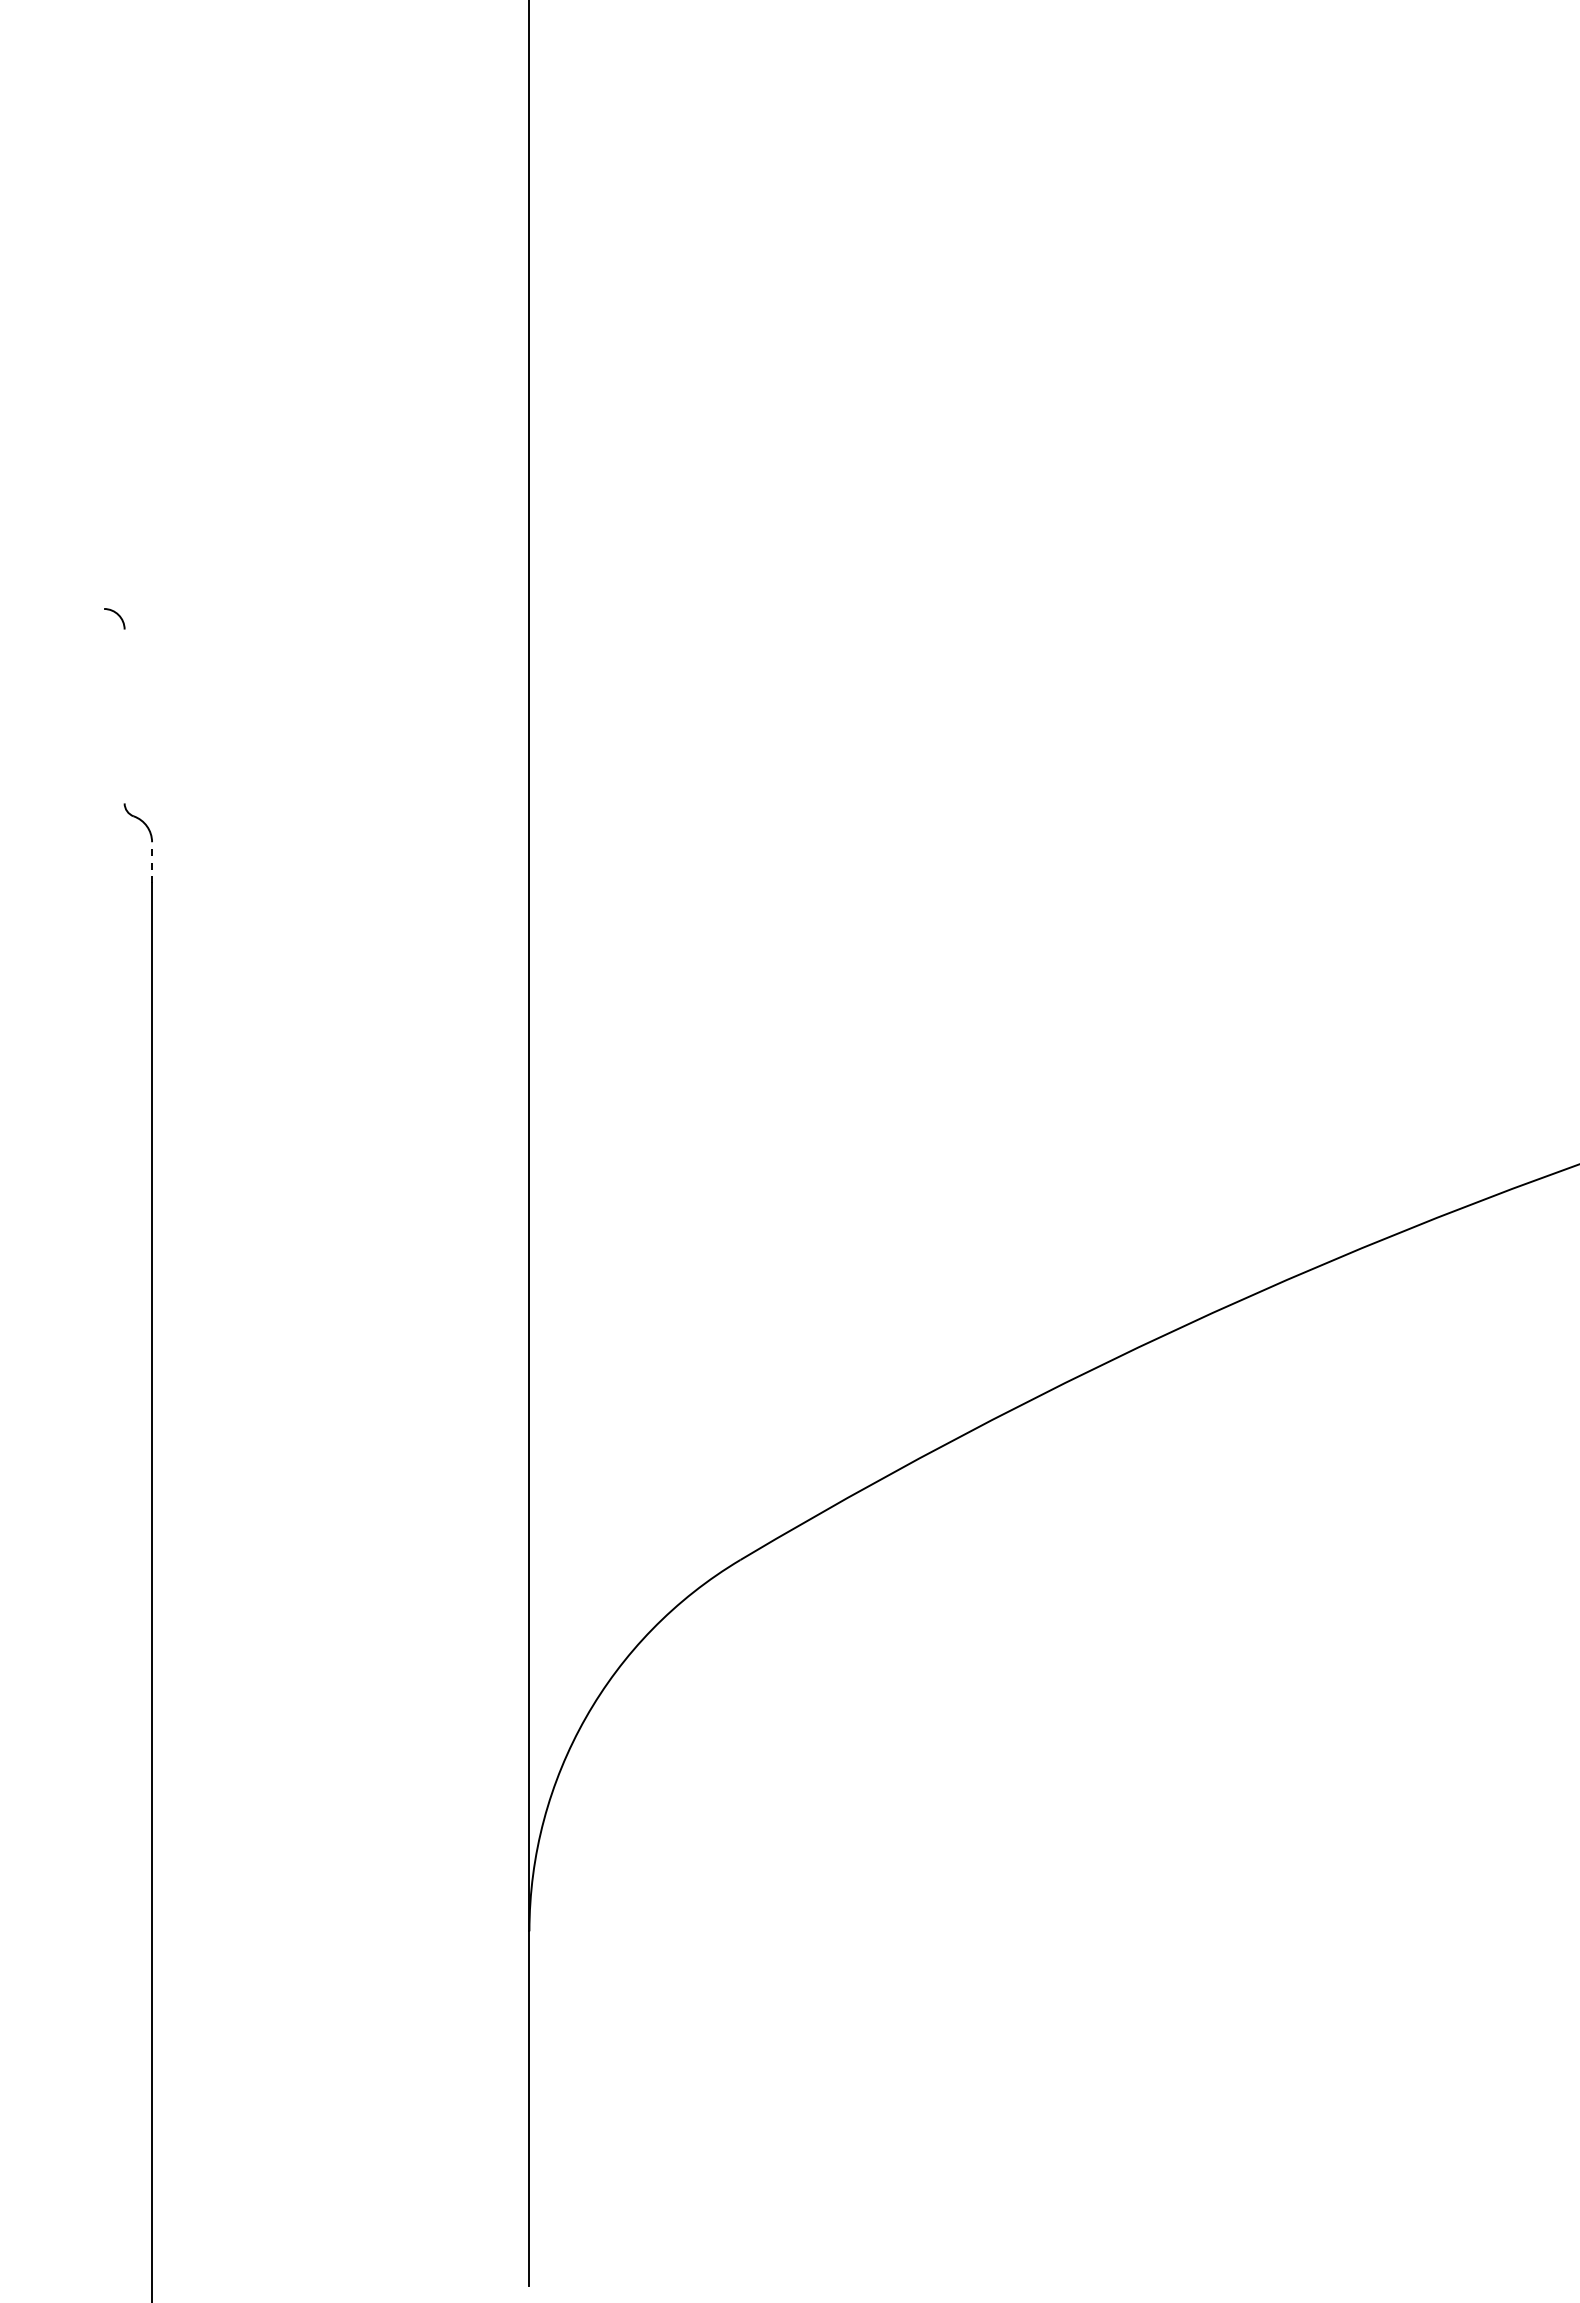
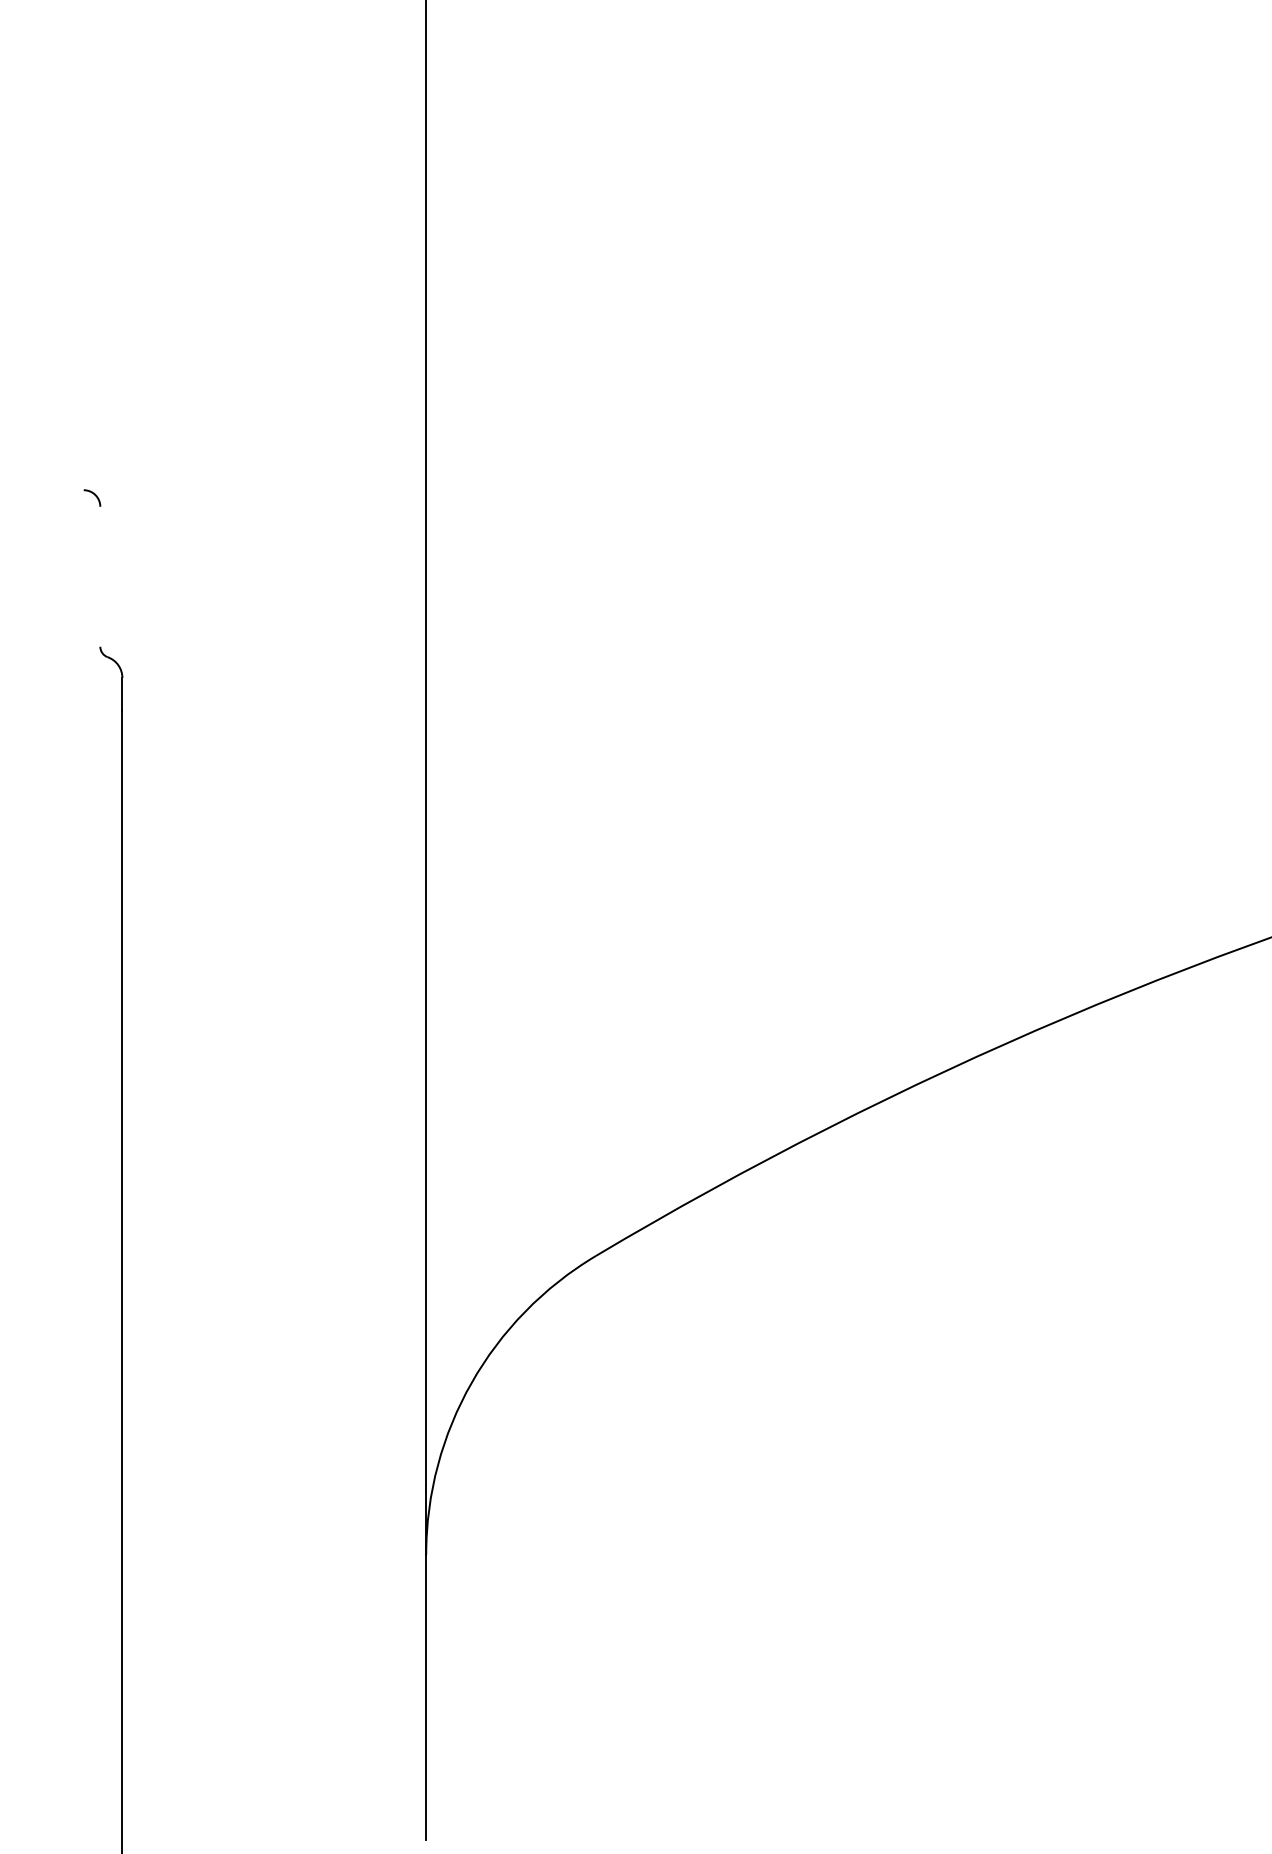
line: (152, 862) -> (122, 694), dashed -> solid

